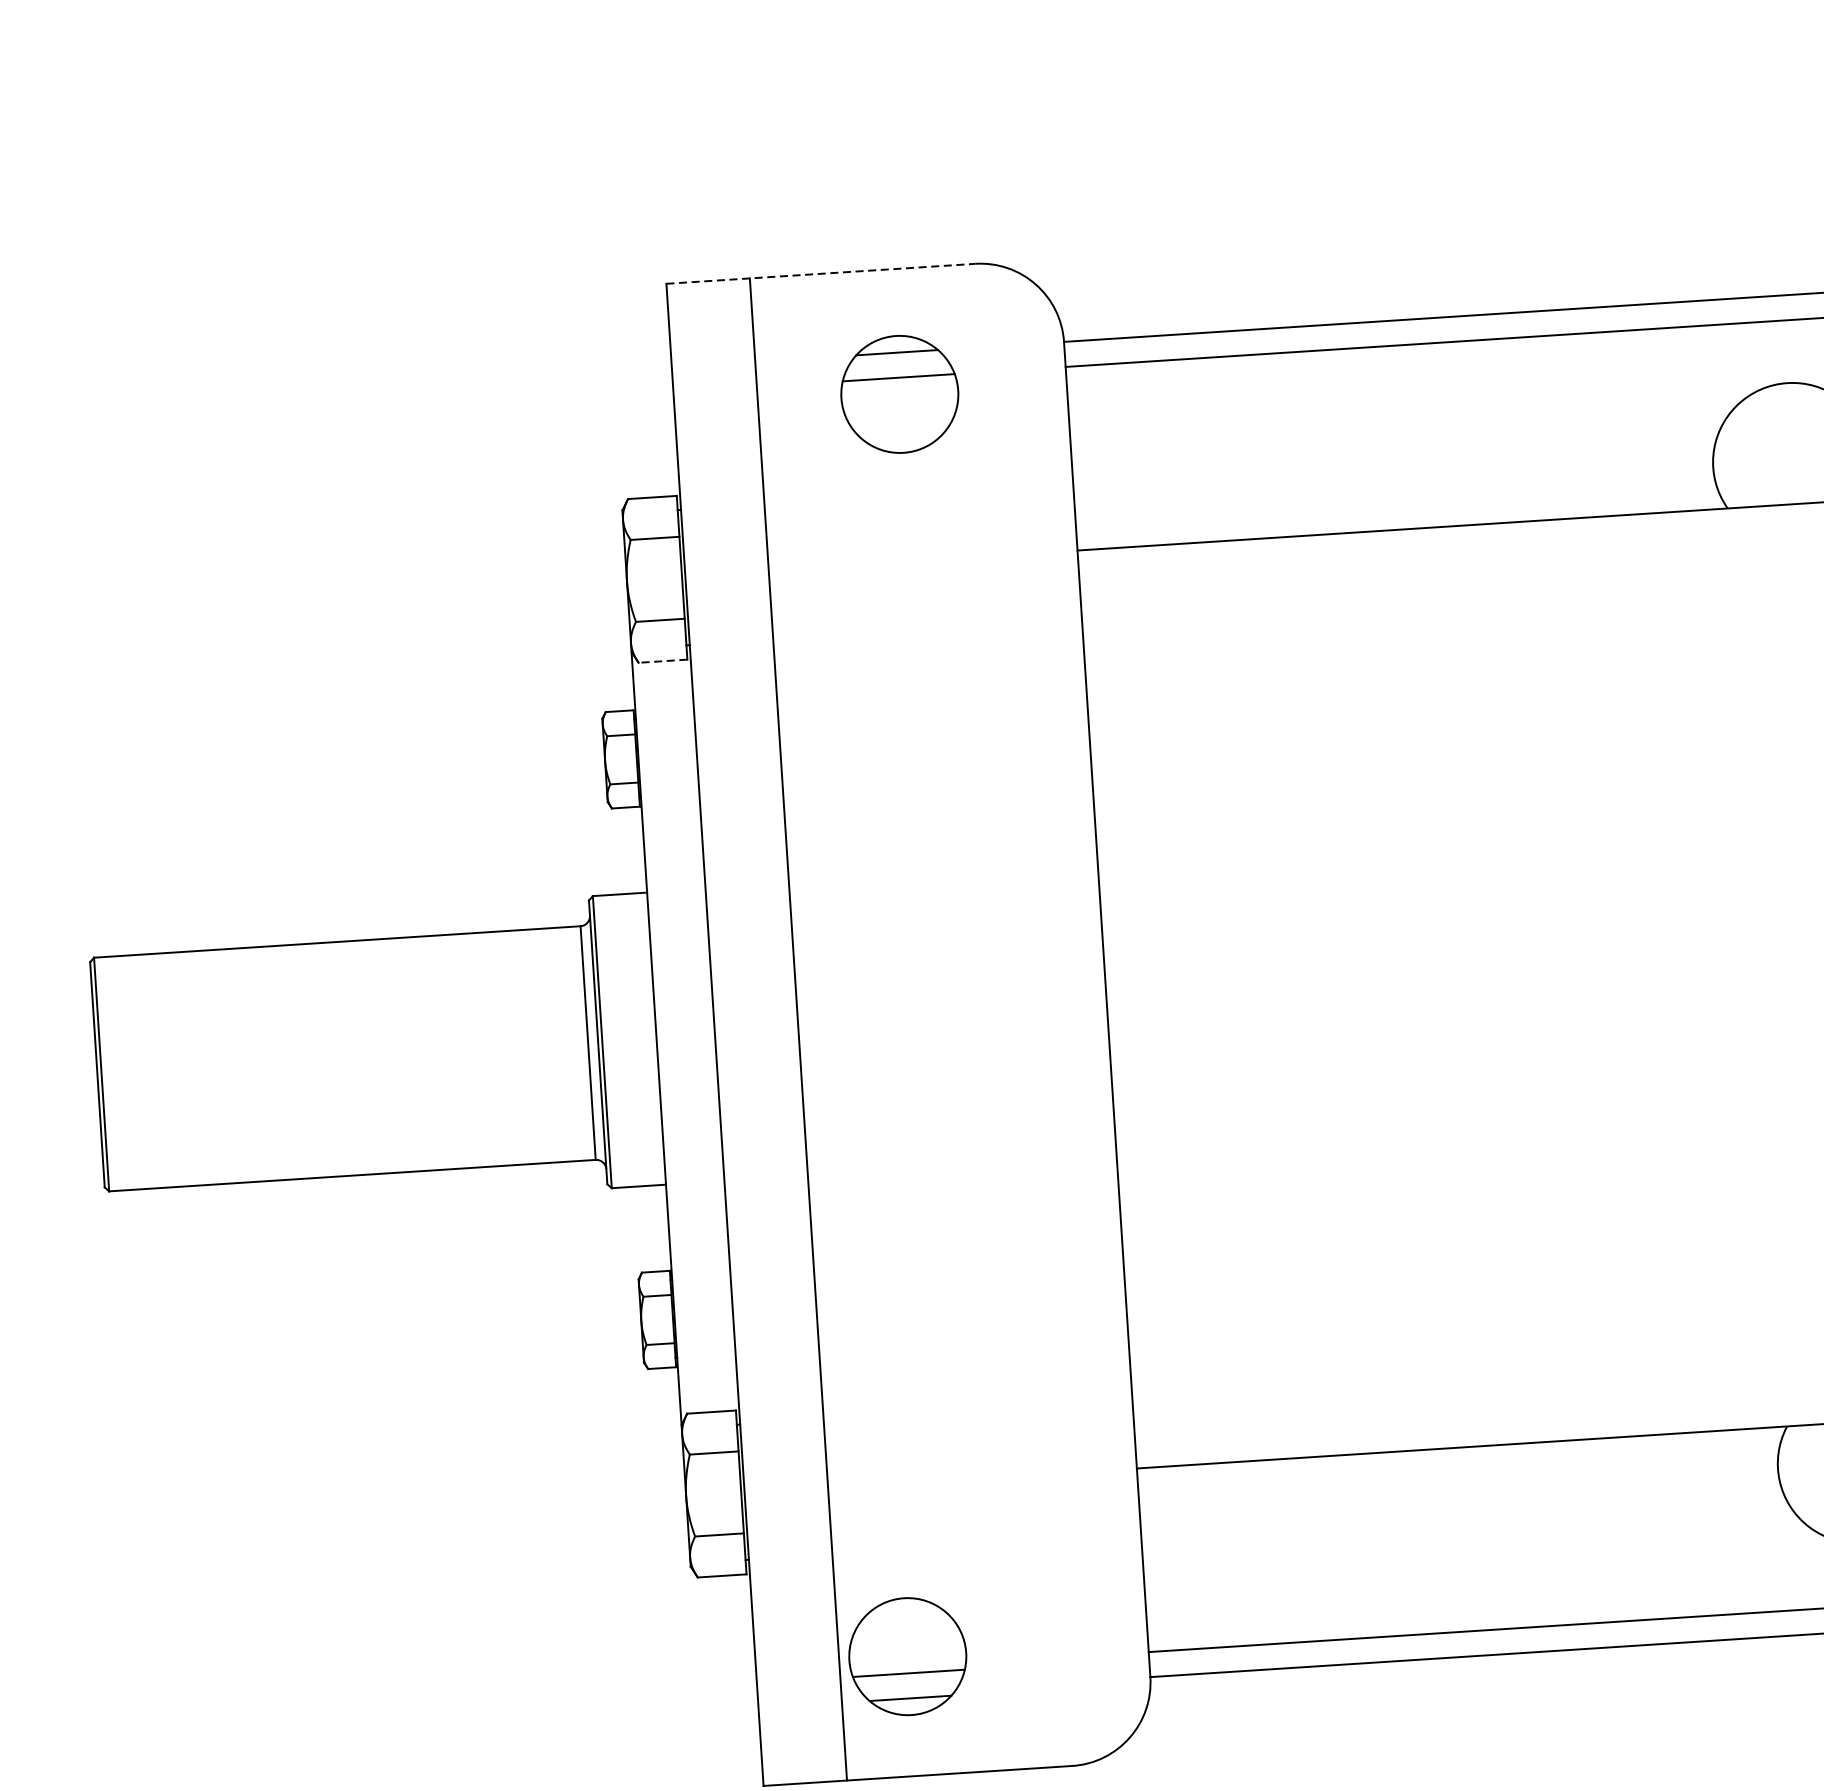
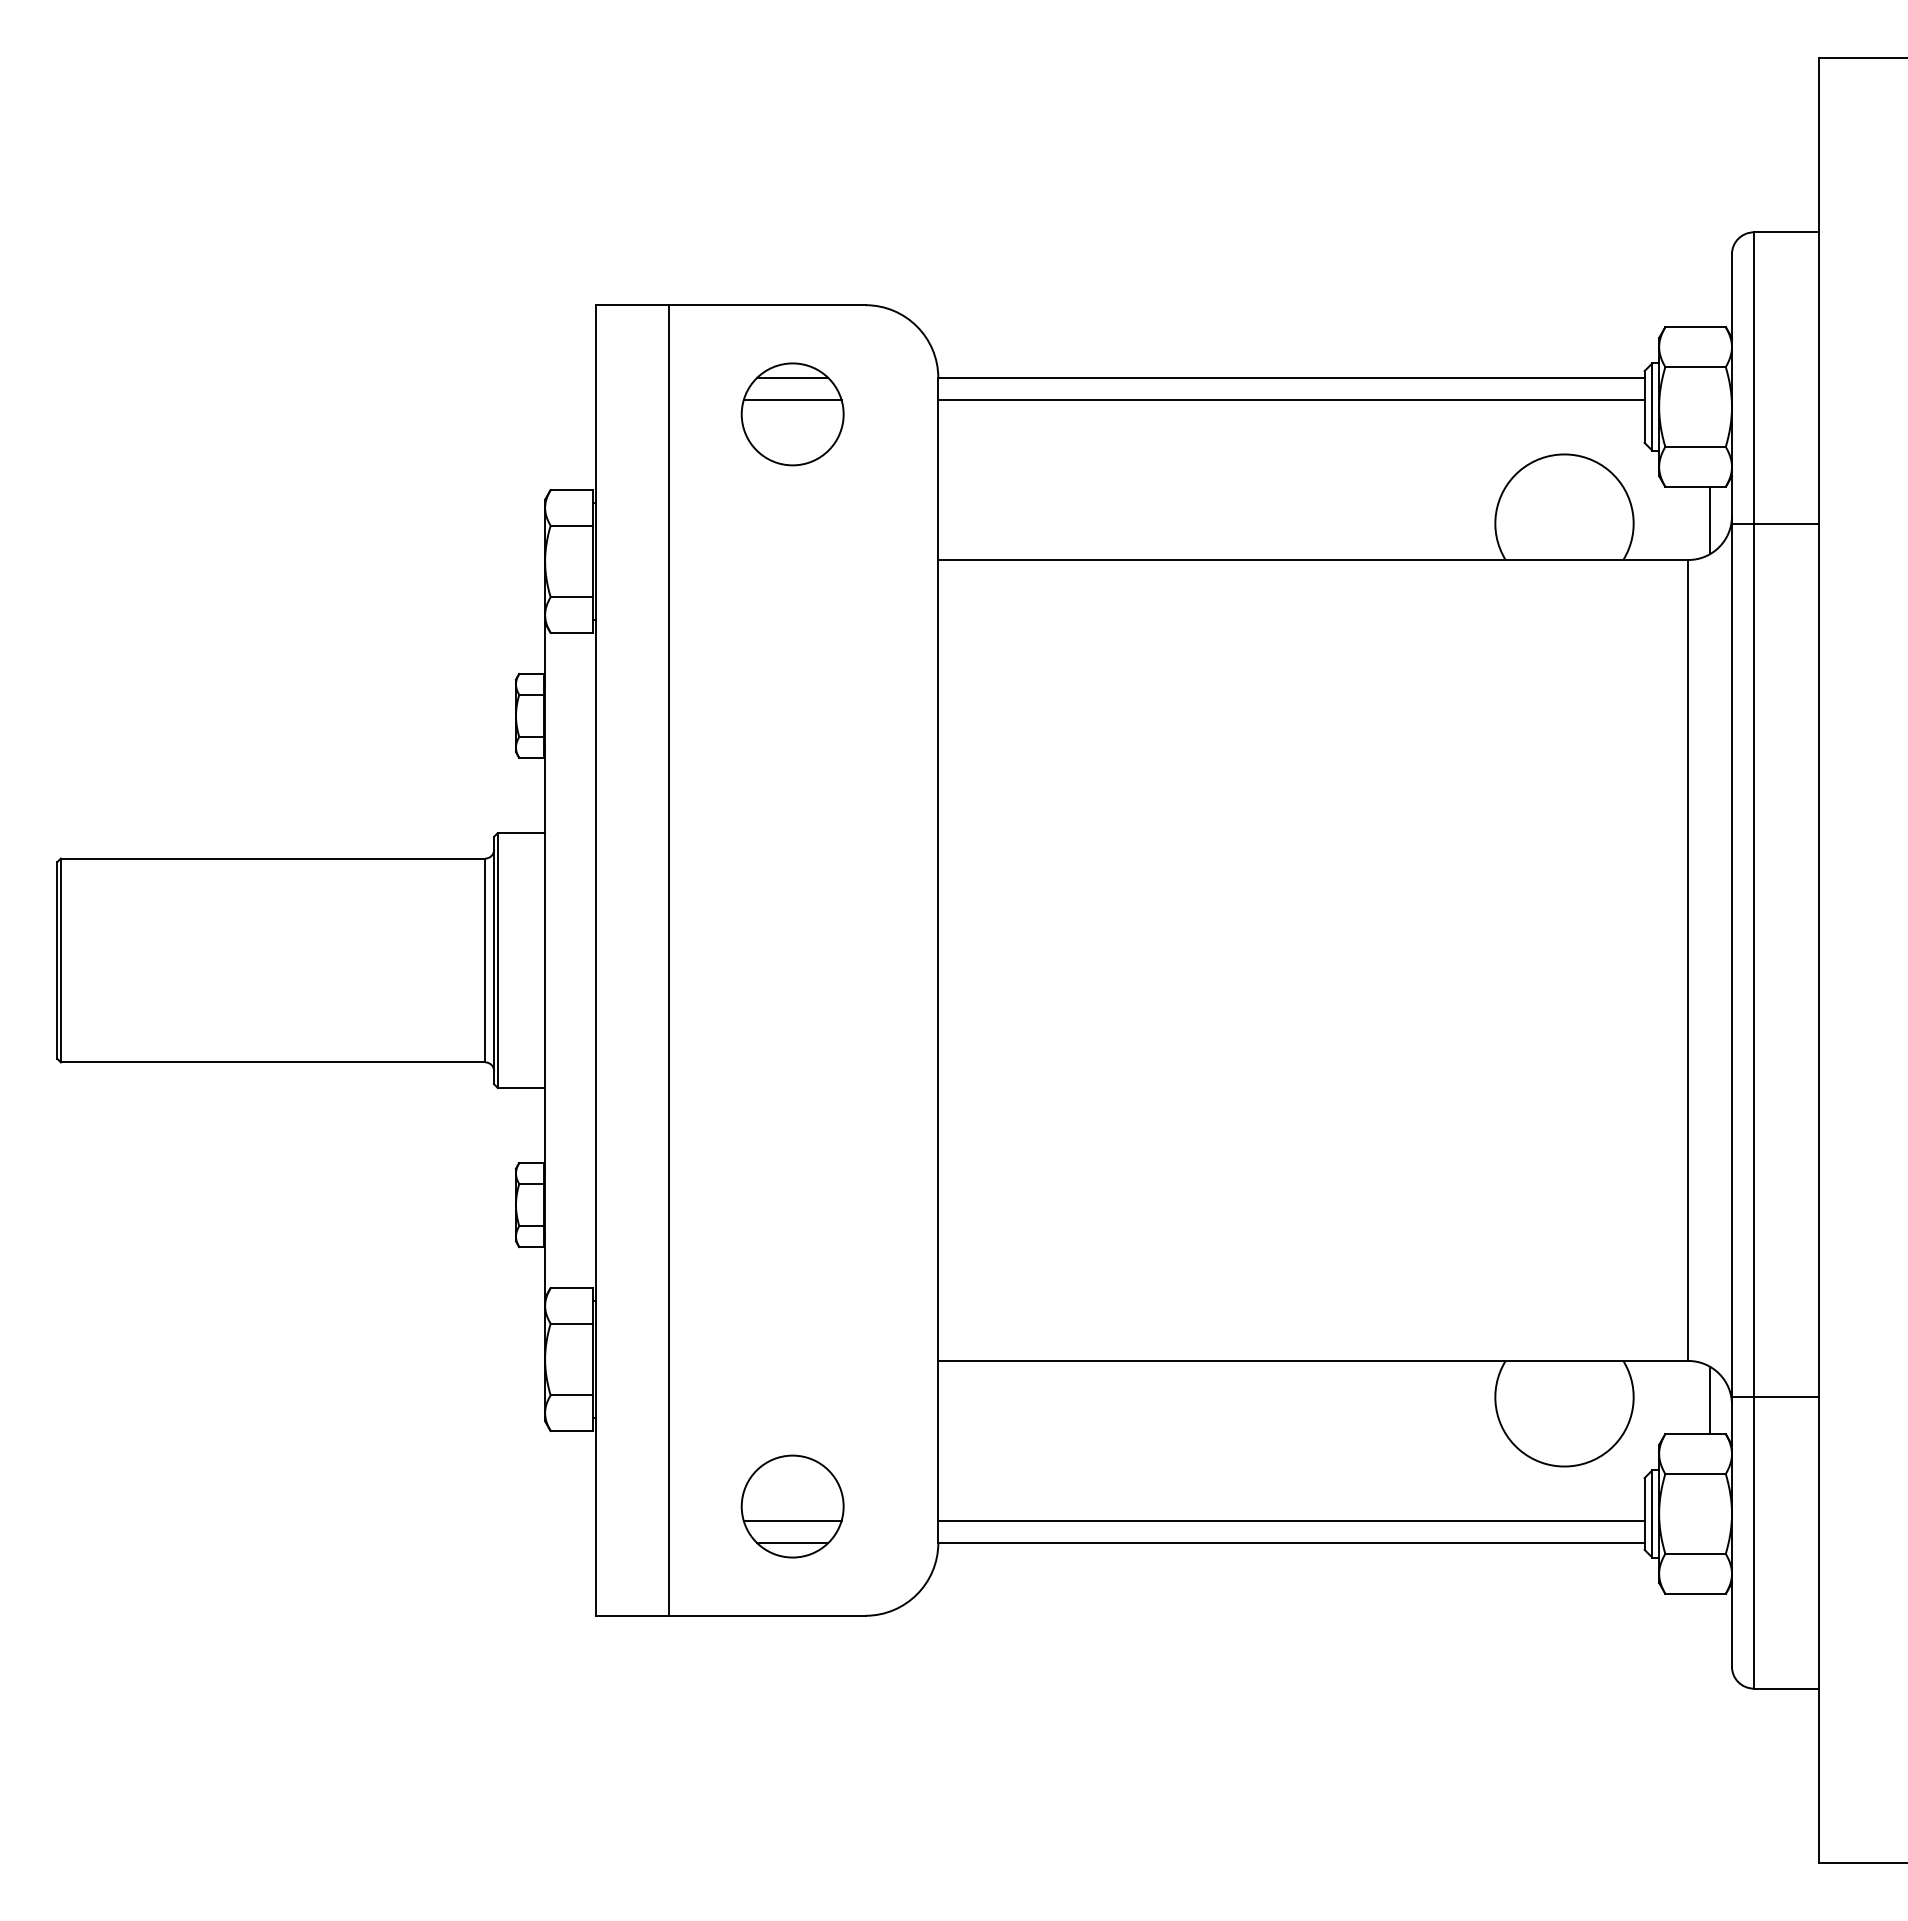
line: (820, 274) -> (730, 305), dashed -> solid
line: (662, 660) -> (571, 632), dashed -> solid
part: (907, 1656) -> (792, 1506), moved

